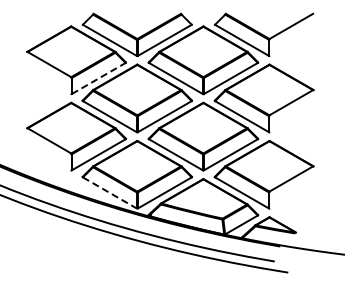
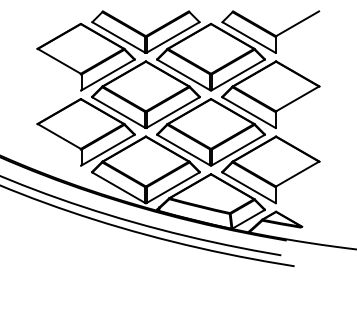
line: (98, 78) -> (107, 75), dashed -> solid
line: (109, 192) -> (118, 187), dashed -> solid

